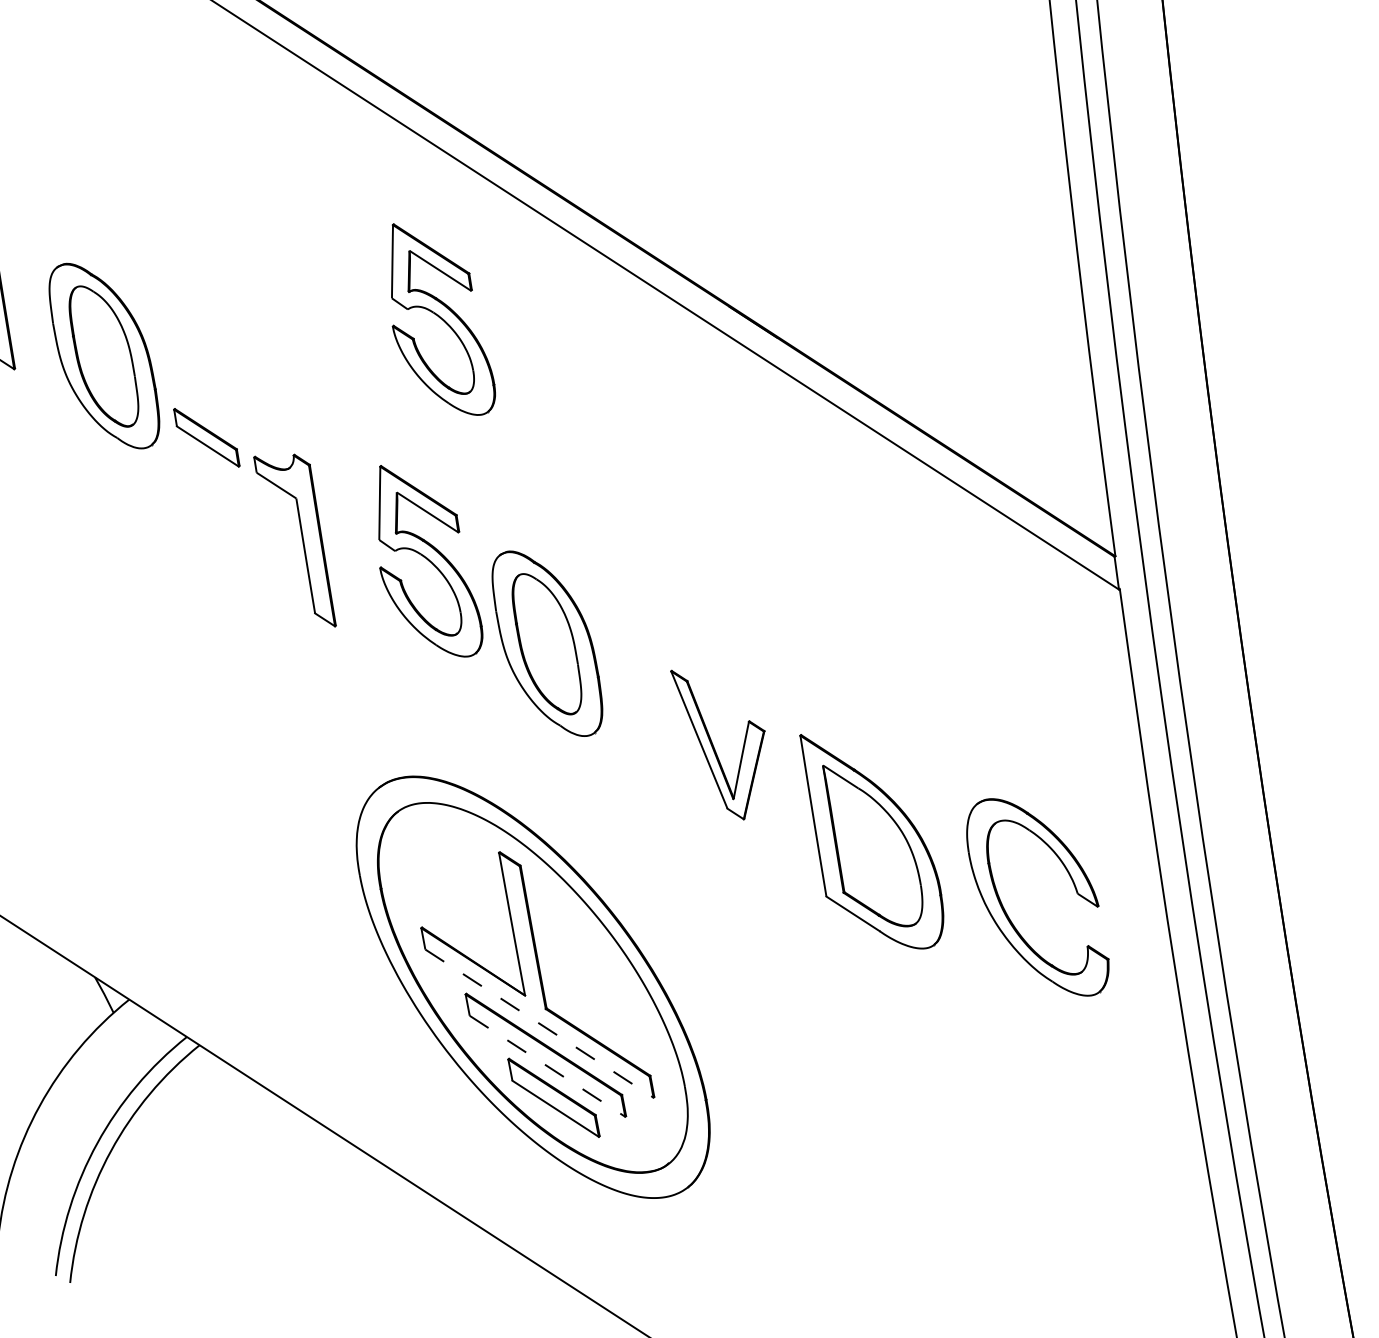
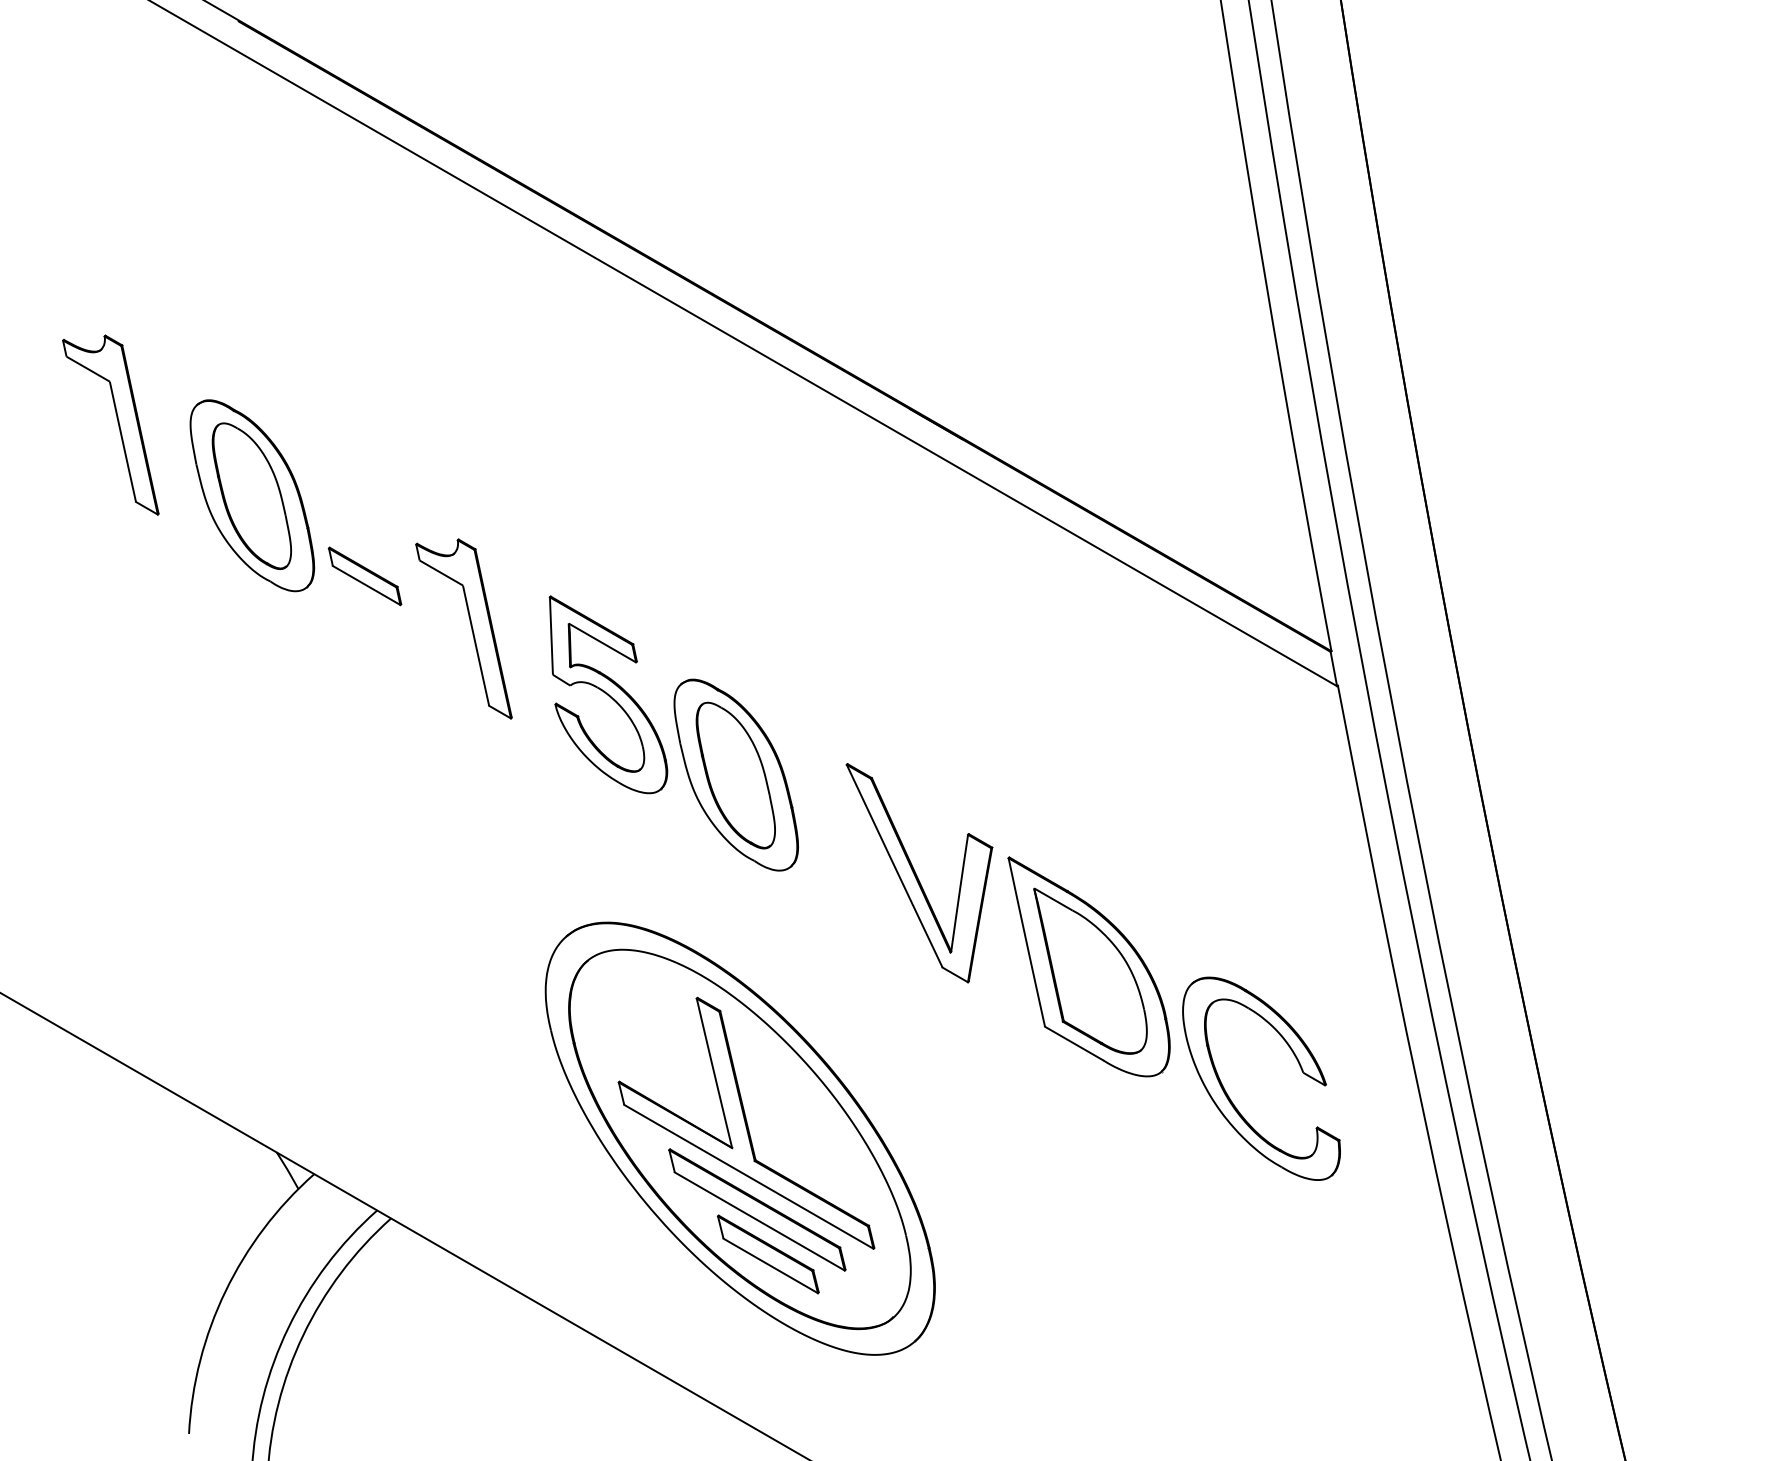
part: (443, 319) -> (608, 438), removed
part: (301, 537) -> (470, 626), moved
part: (715, 745) -> (919, 873), size x1.43
part: (1006, 912) -> (1229, 1096), moved
line: (539, 1023) -> (748, 1176), dashed -> solid
line: (548, 1066) -> (760, 1221), dashed -> solid

